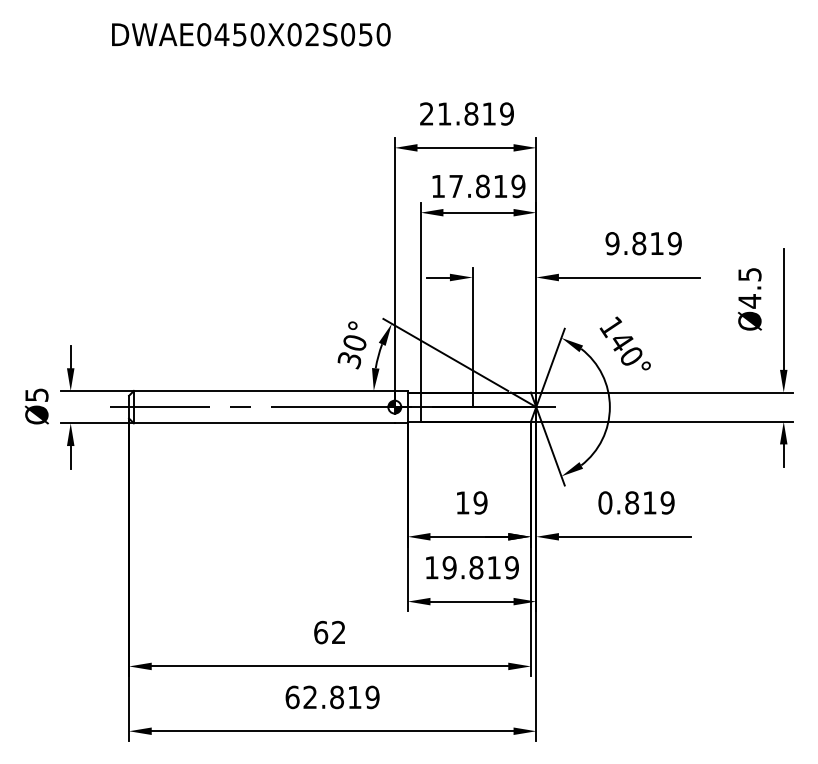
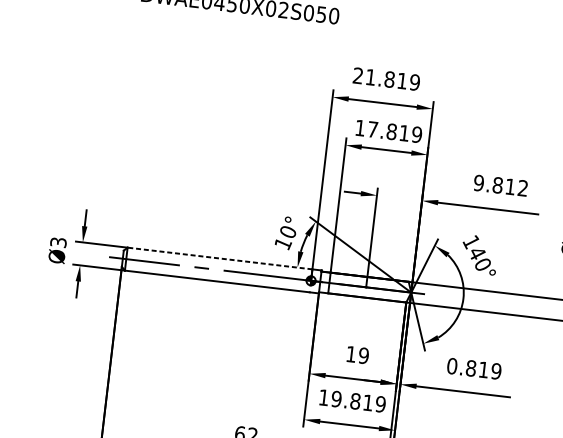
text: (674, 243) -> (522, 188), 9.819 -> 9.812
text: (349, 360) -> (282, 244), 30° -> 10°
line: (263, 390) -> (219, 258), solid -> dashed
text: (36, 394) -> (58, 242), Ø5 -> Ø3

